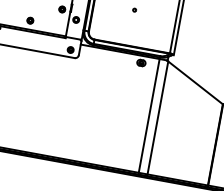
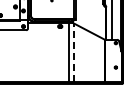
line: (157, 117) -> (73, 52), solid -> dashed

